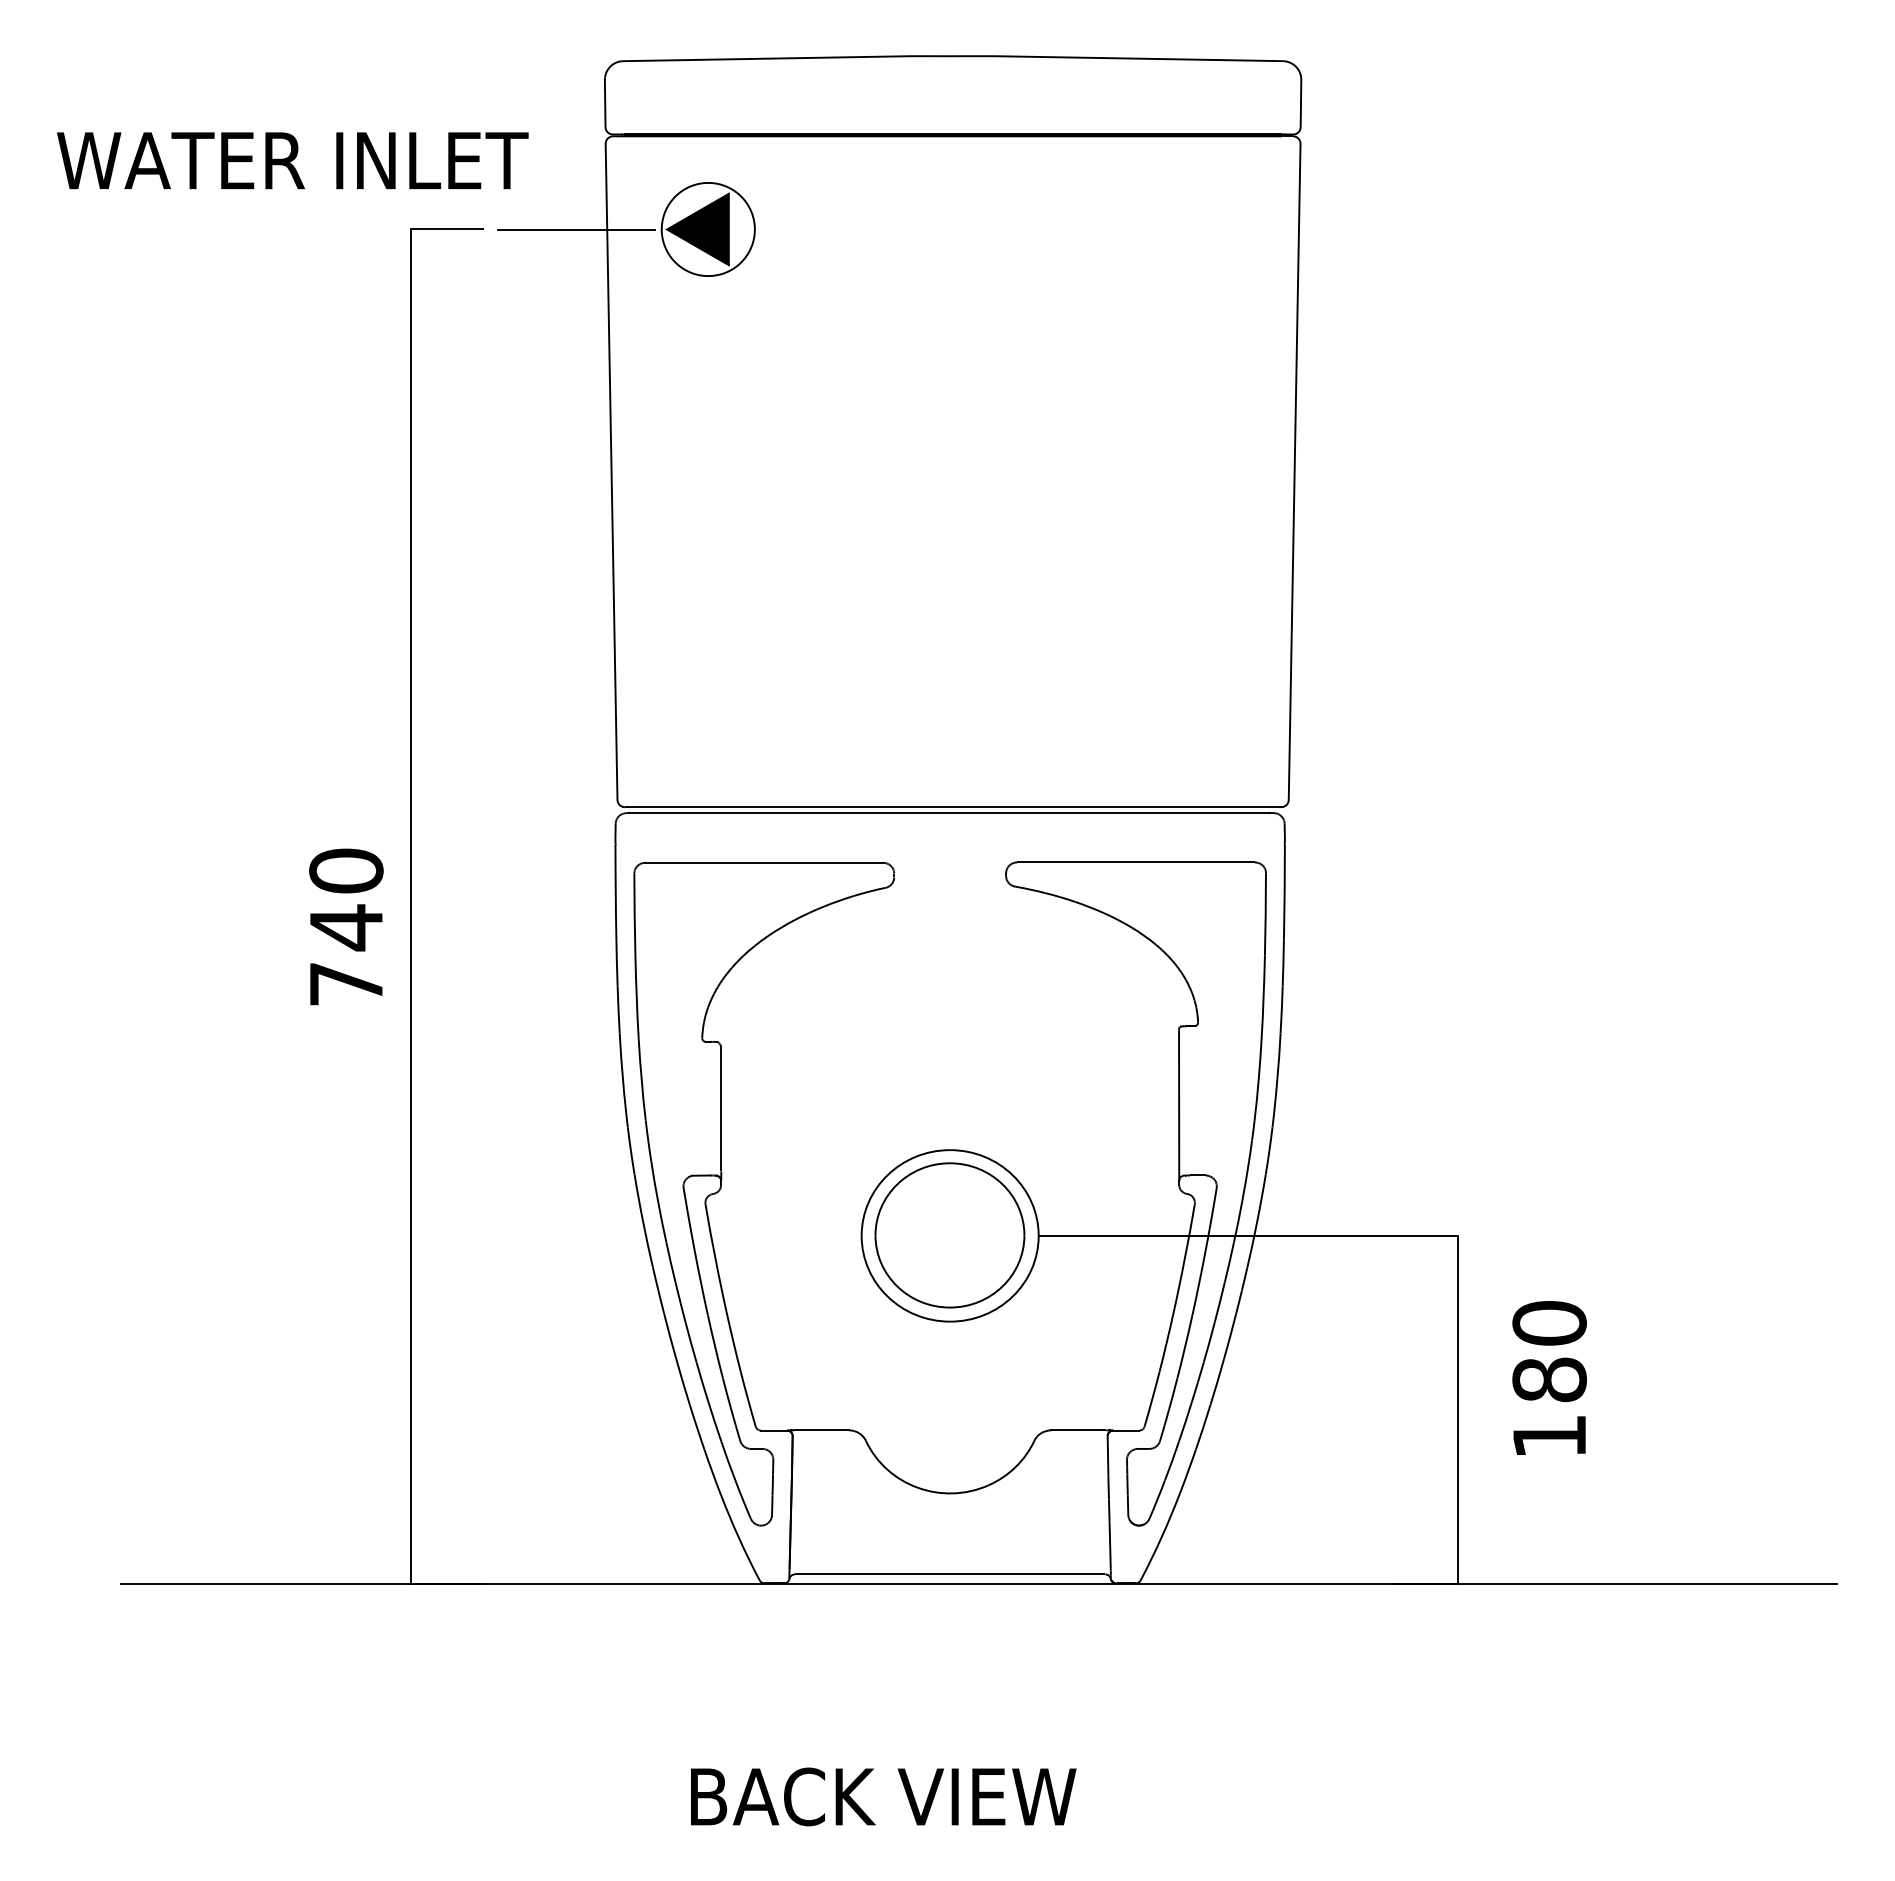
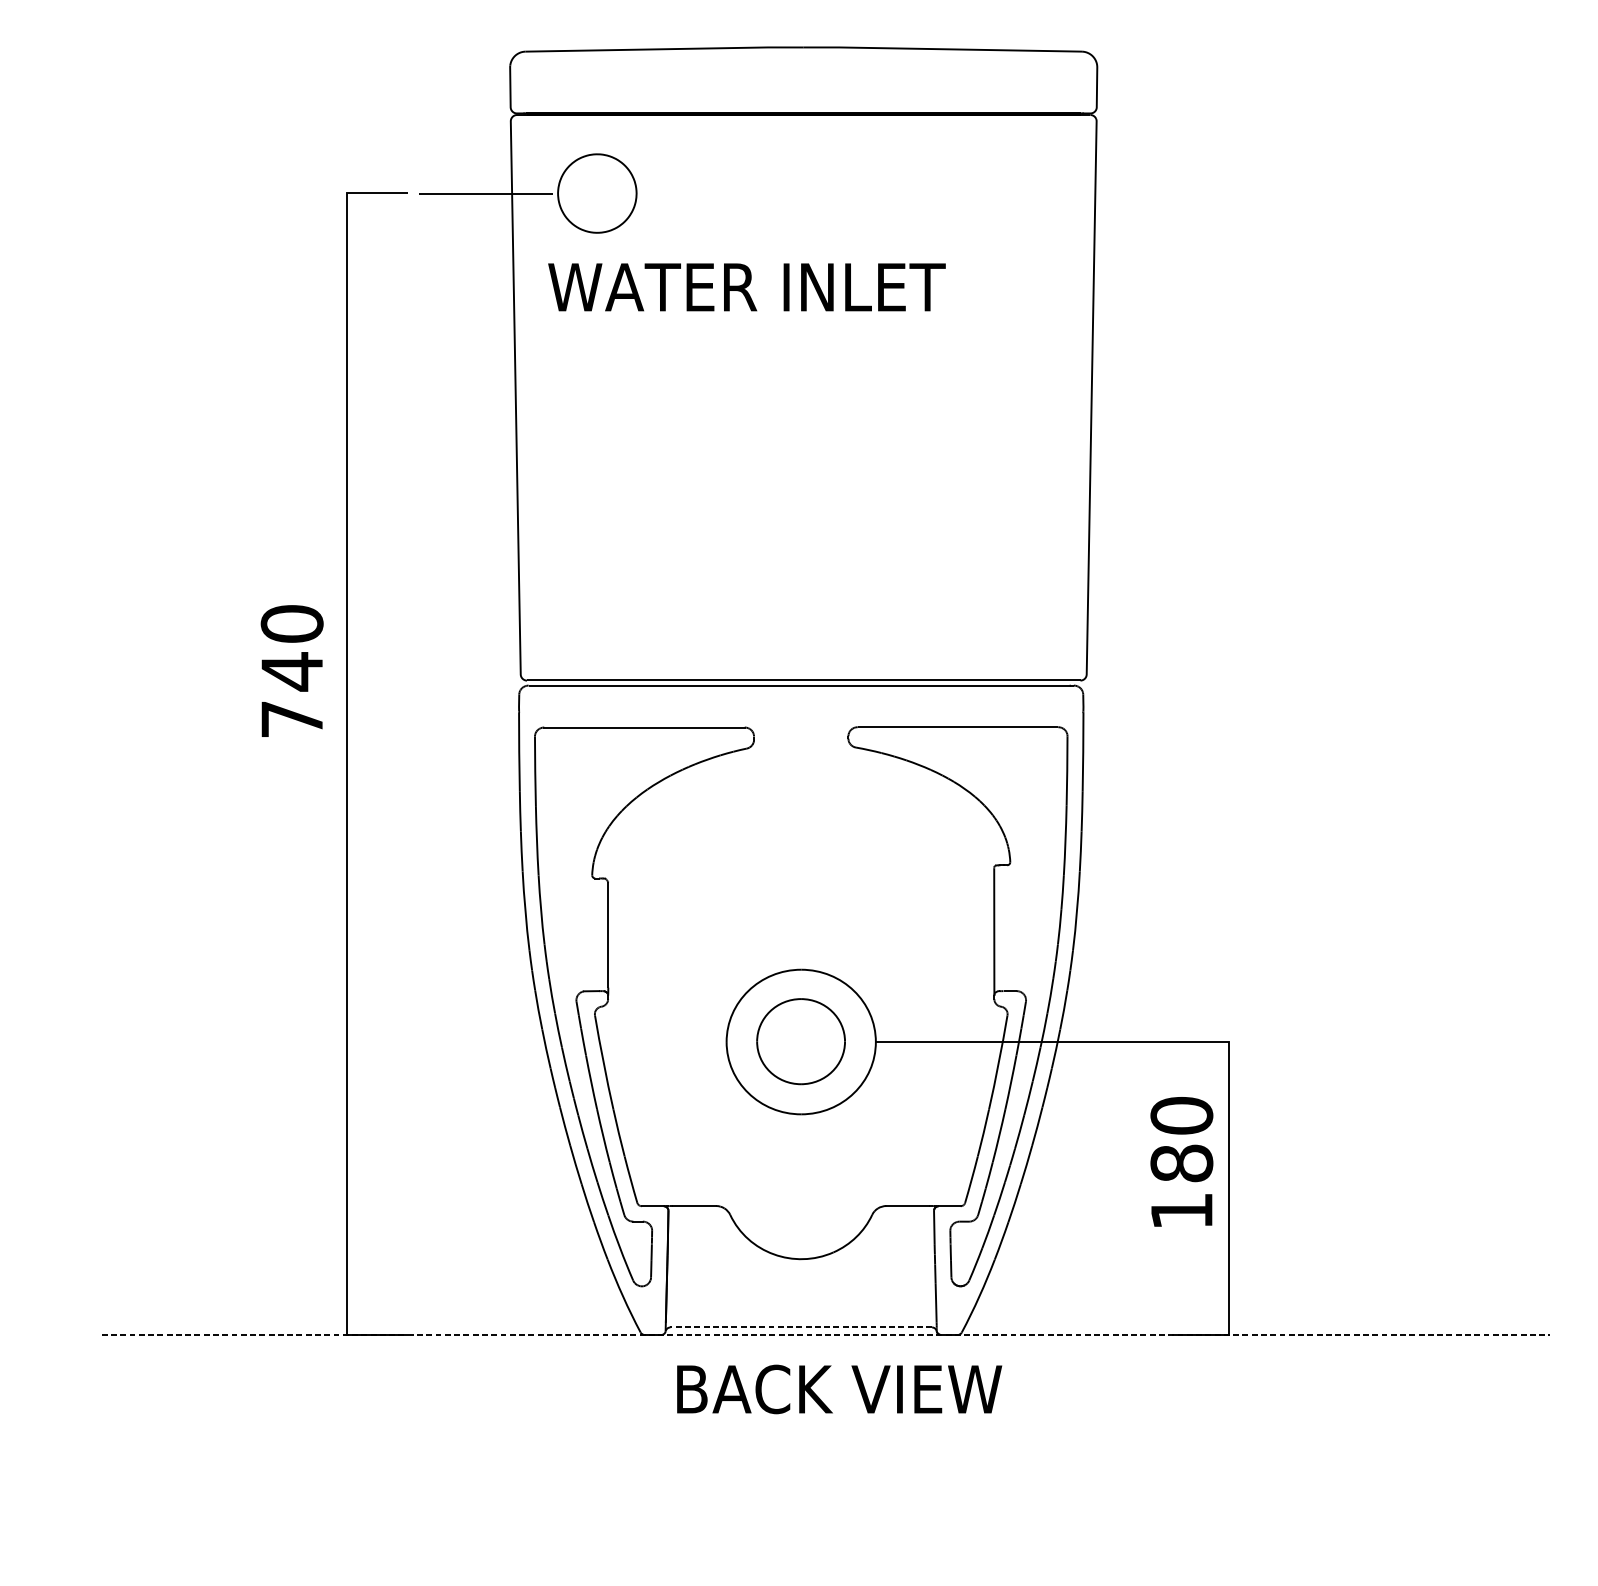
text: (292, 160) -> (746, 287), moved
fill: (697, 229) -> (588, 193), removed
text: (346, 926) -> (292, 670), moved
part: (949, 1235) -> (800, 1041), size x0.7
text: (1549, 1377) -> (1181, 1161), moved
line: (949, 1574) -> (800, 1327), solid -> dashed
line: (979, 1583) -> (825, 1335), solid -> dashed
text: (883, 1796) -> (839, 1389), moved

